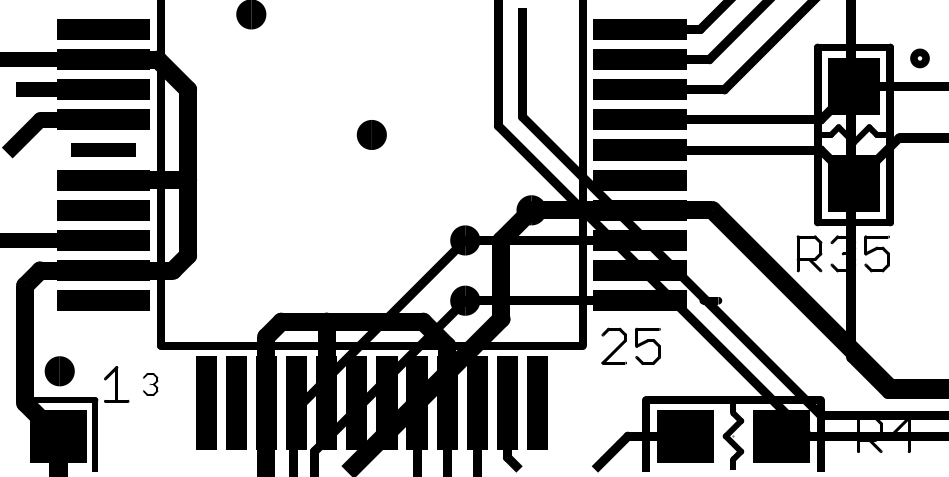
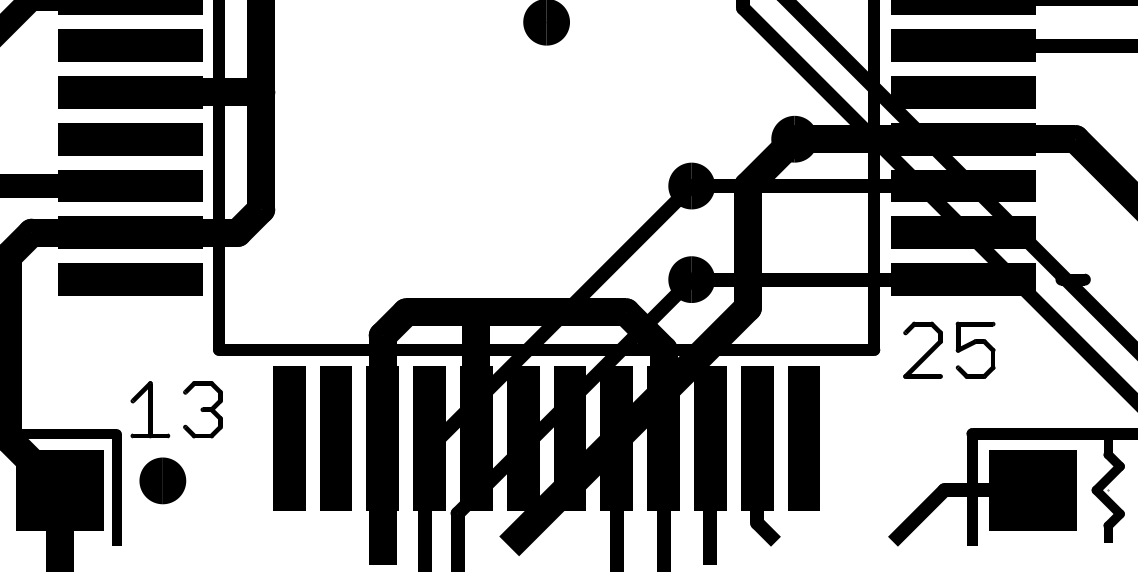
part: (103, 149) -> (129, 44), size x1.43
part: (59, 371) -> (162, 481), moved
part: (150, 384) -> (202, 409), size x1.67

